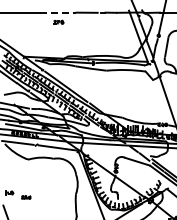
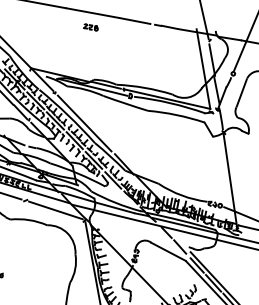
line: (58, 12) -> (93, 12), dashed -> solid

